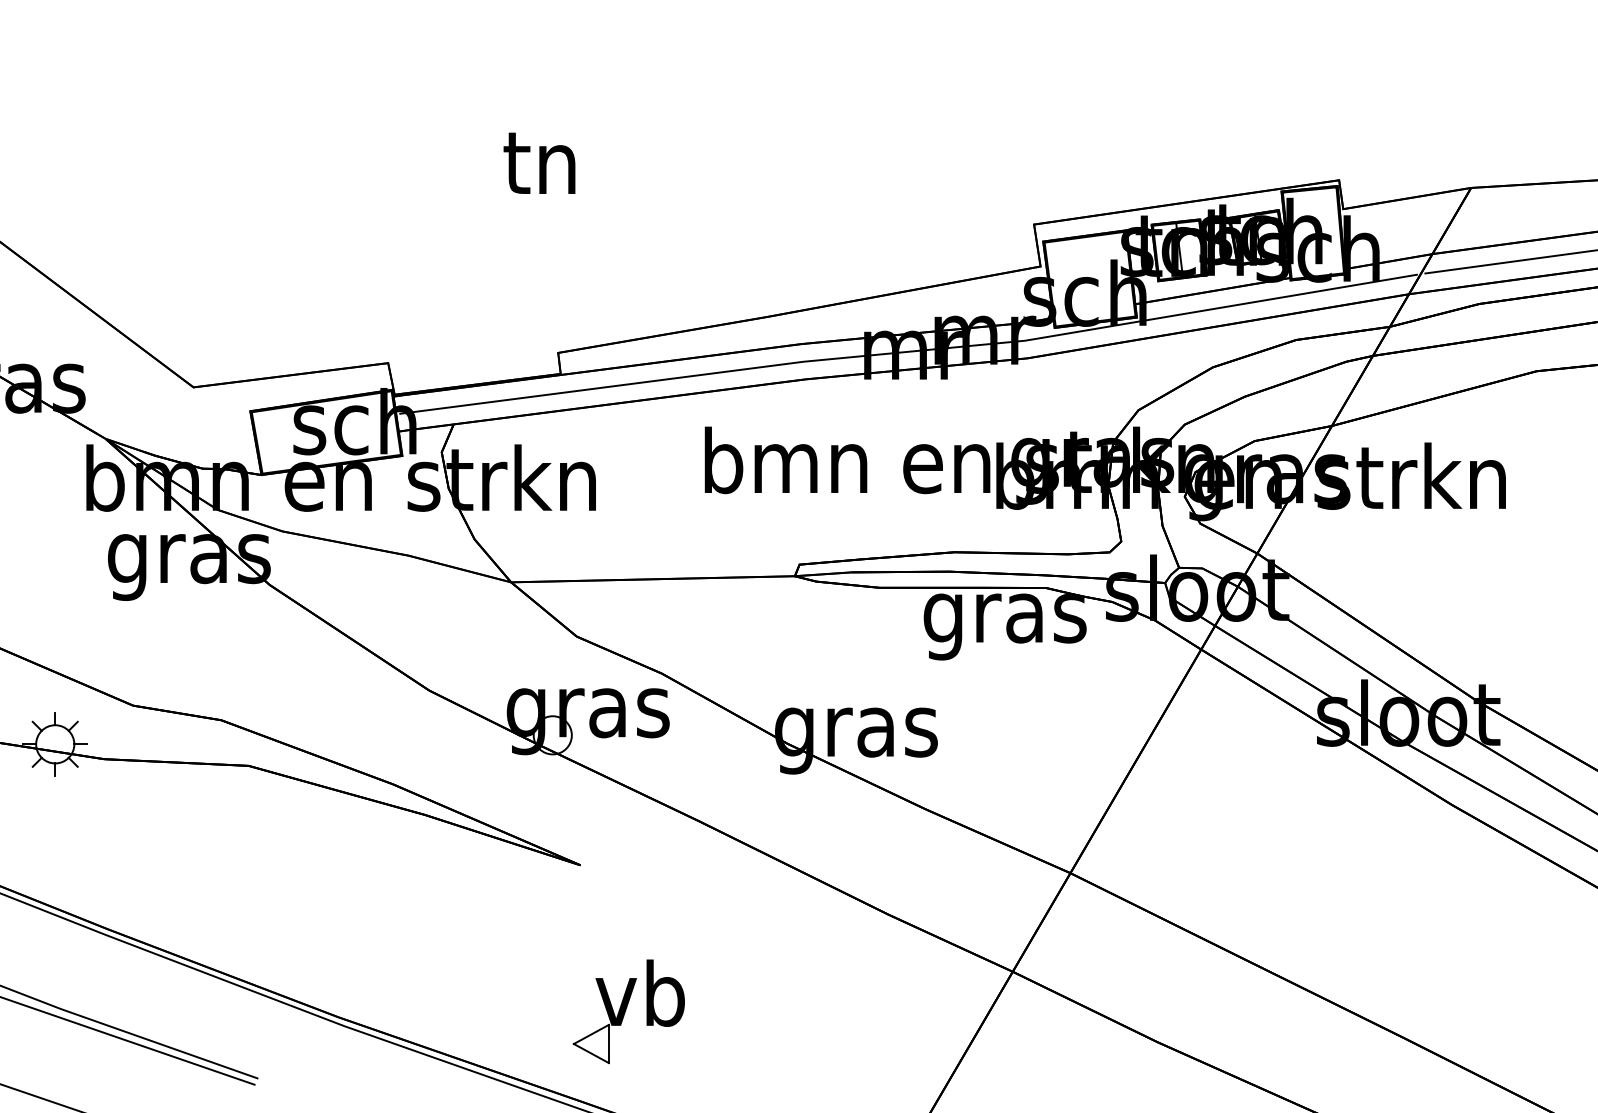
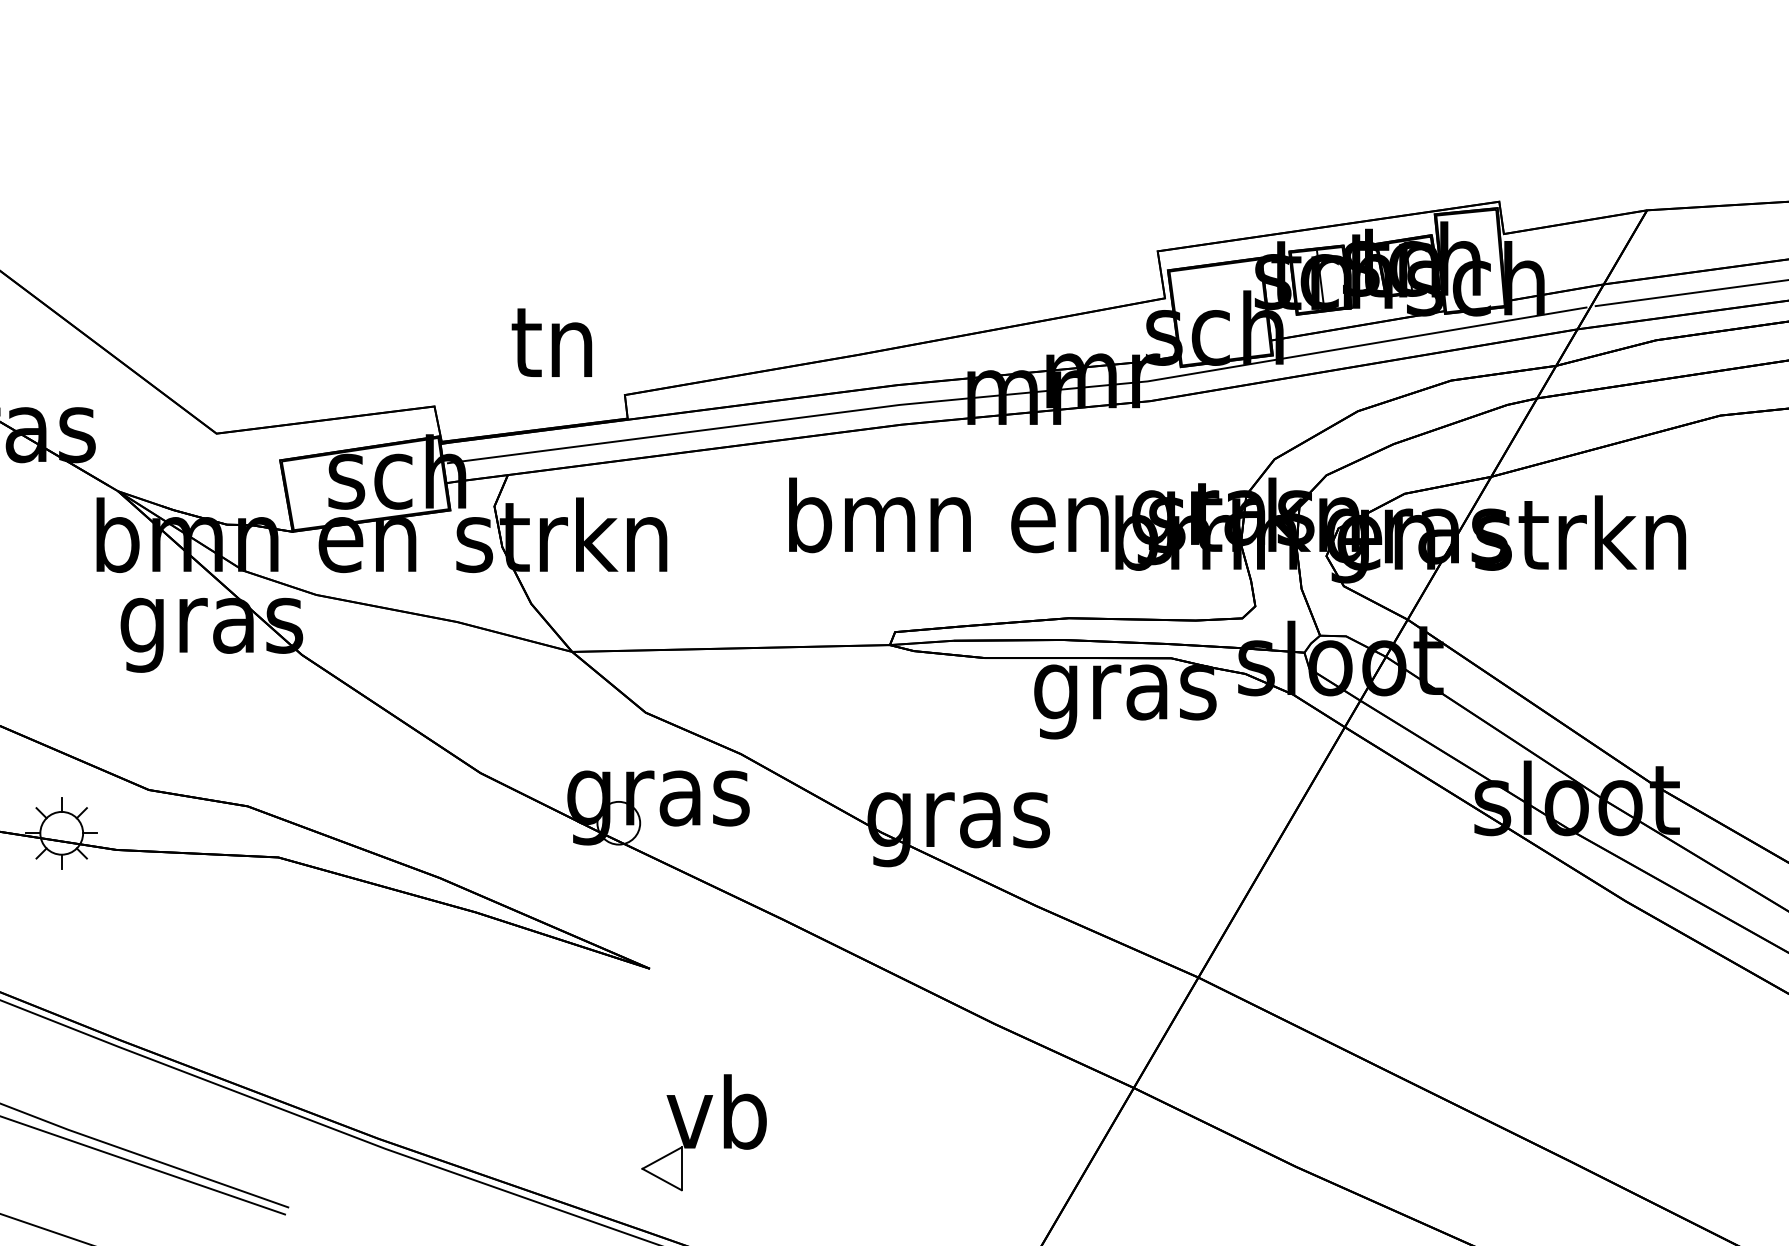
text: (539, 163) -> (551, 342), moved

